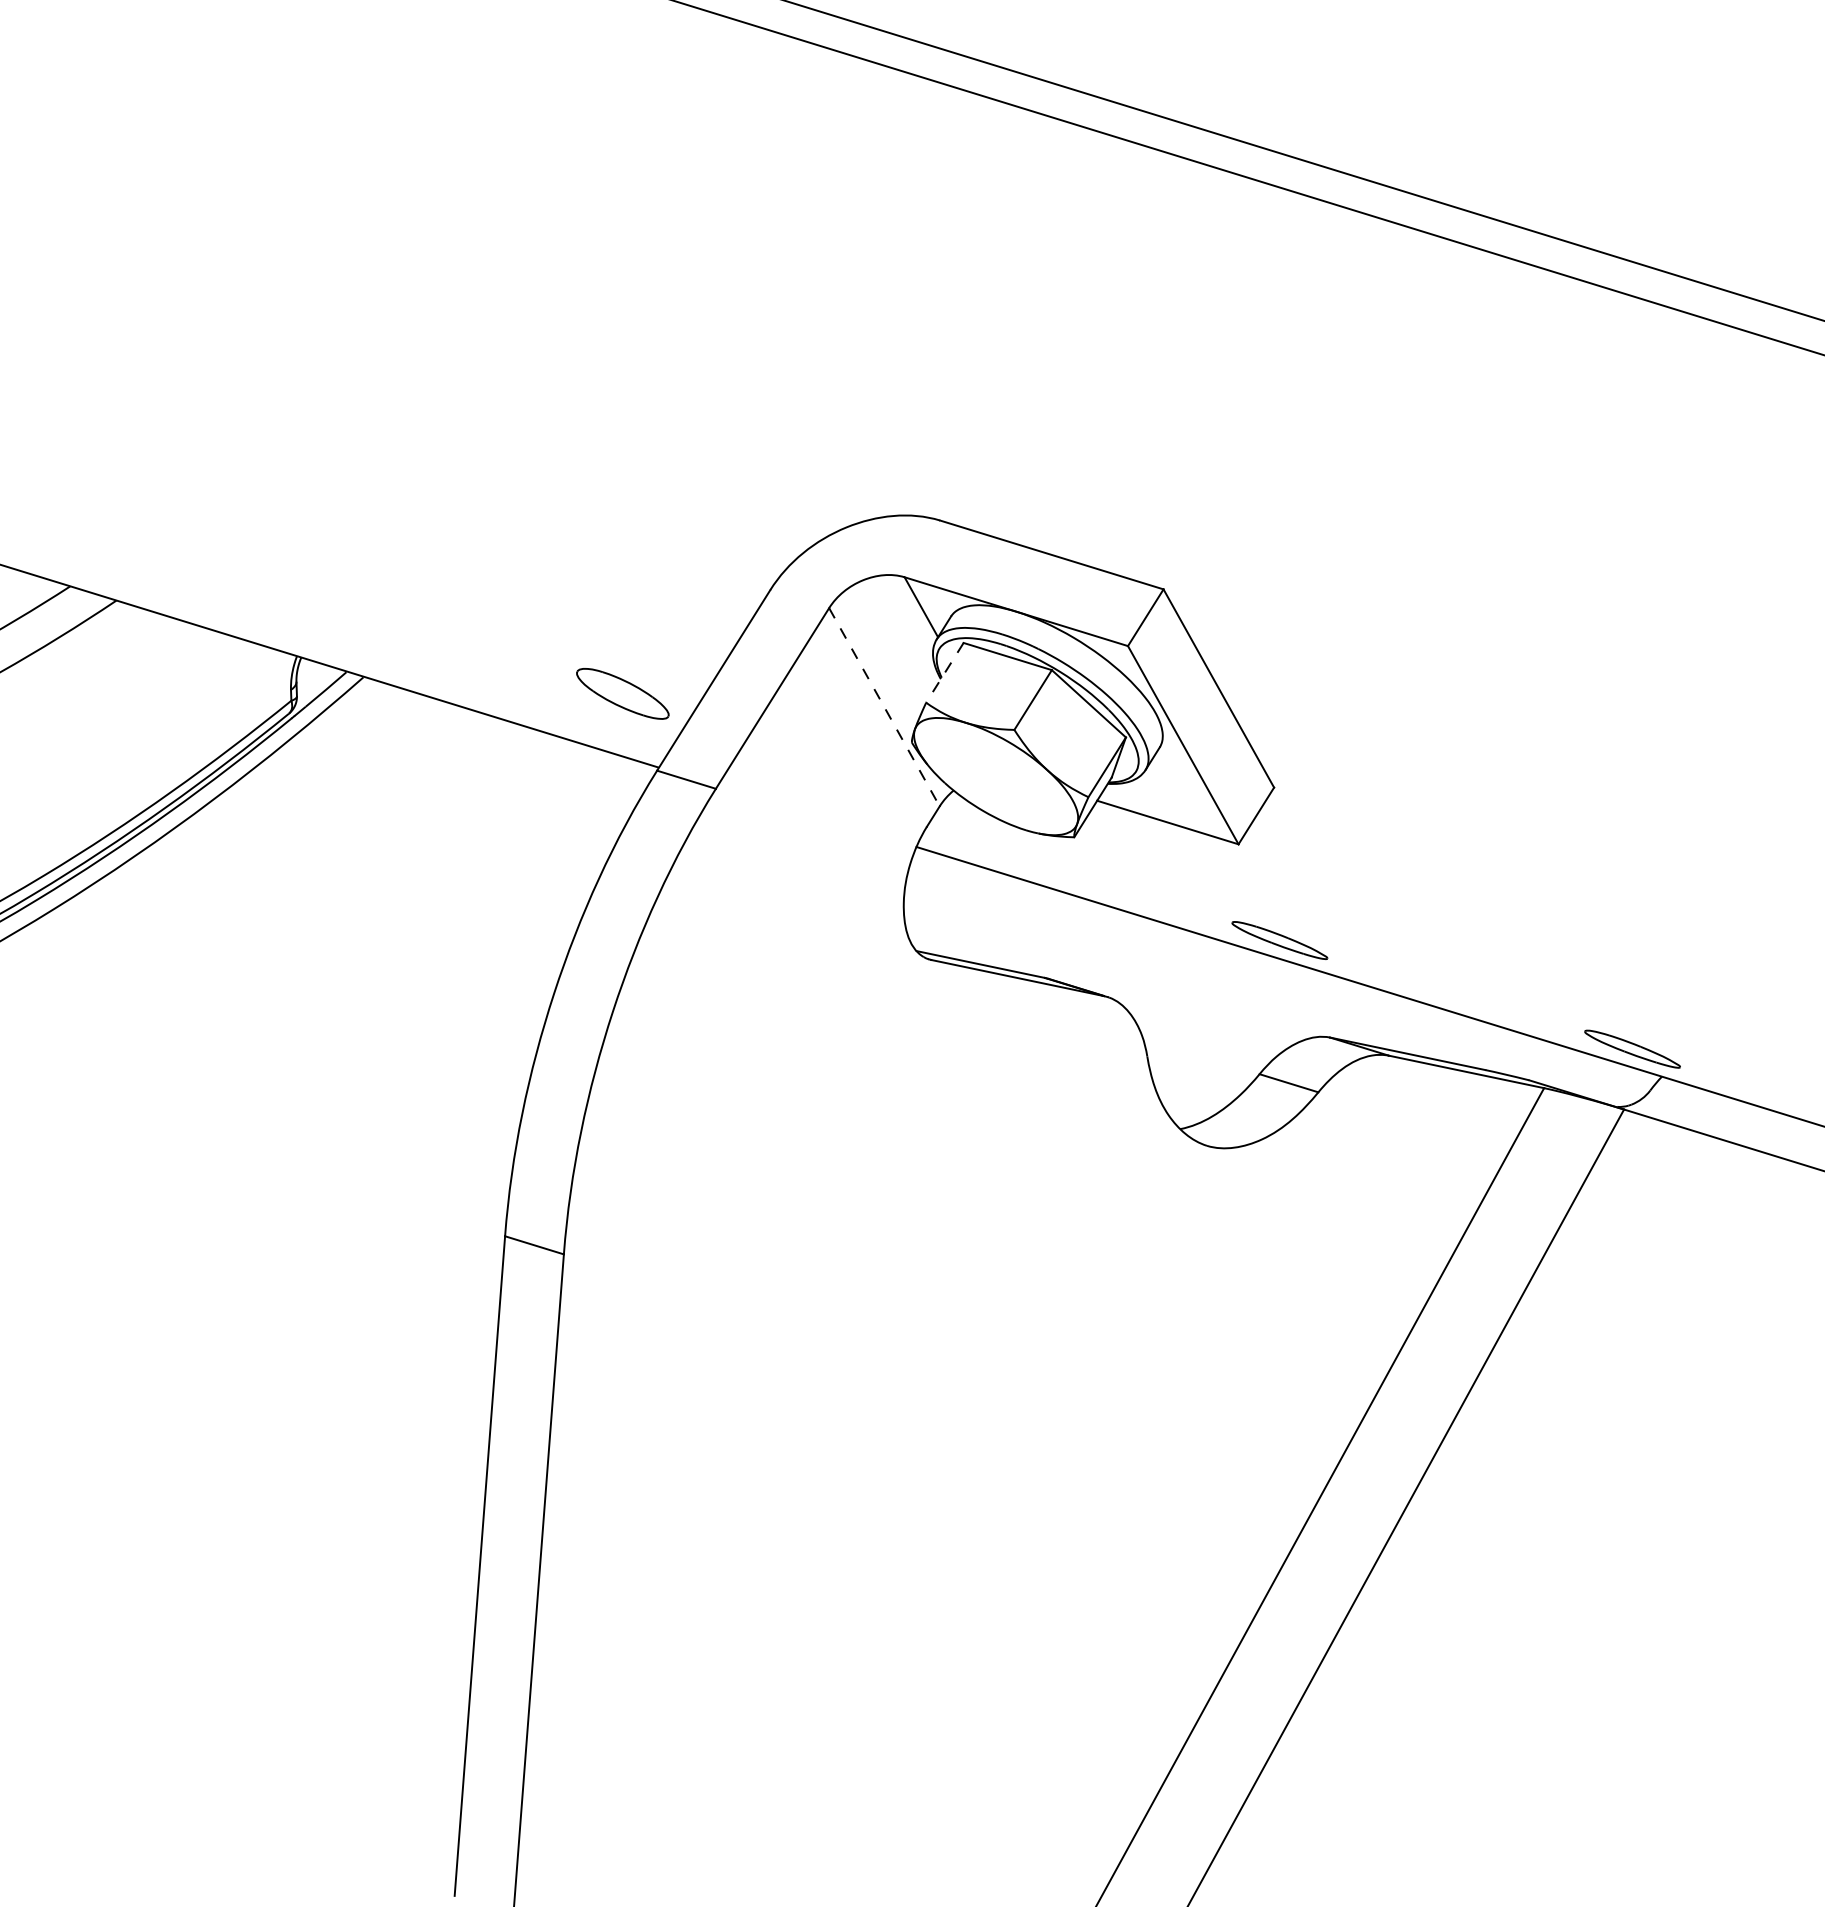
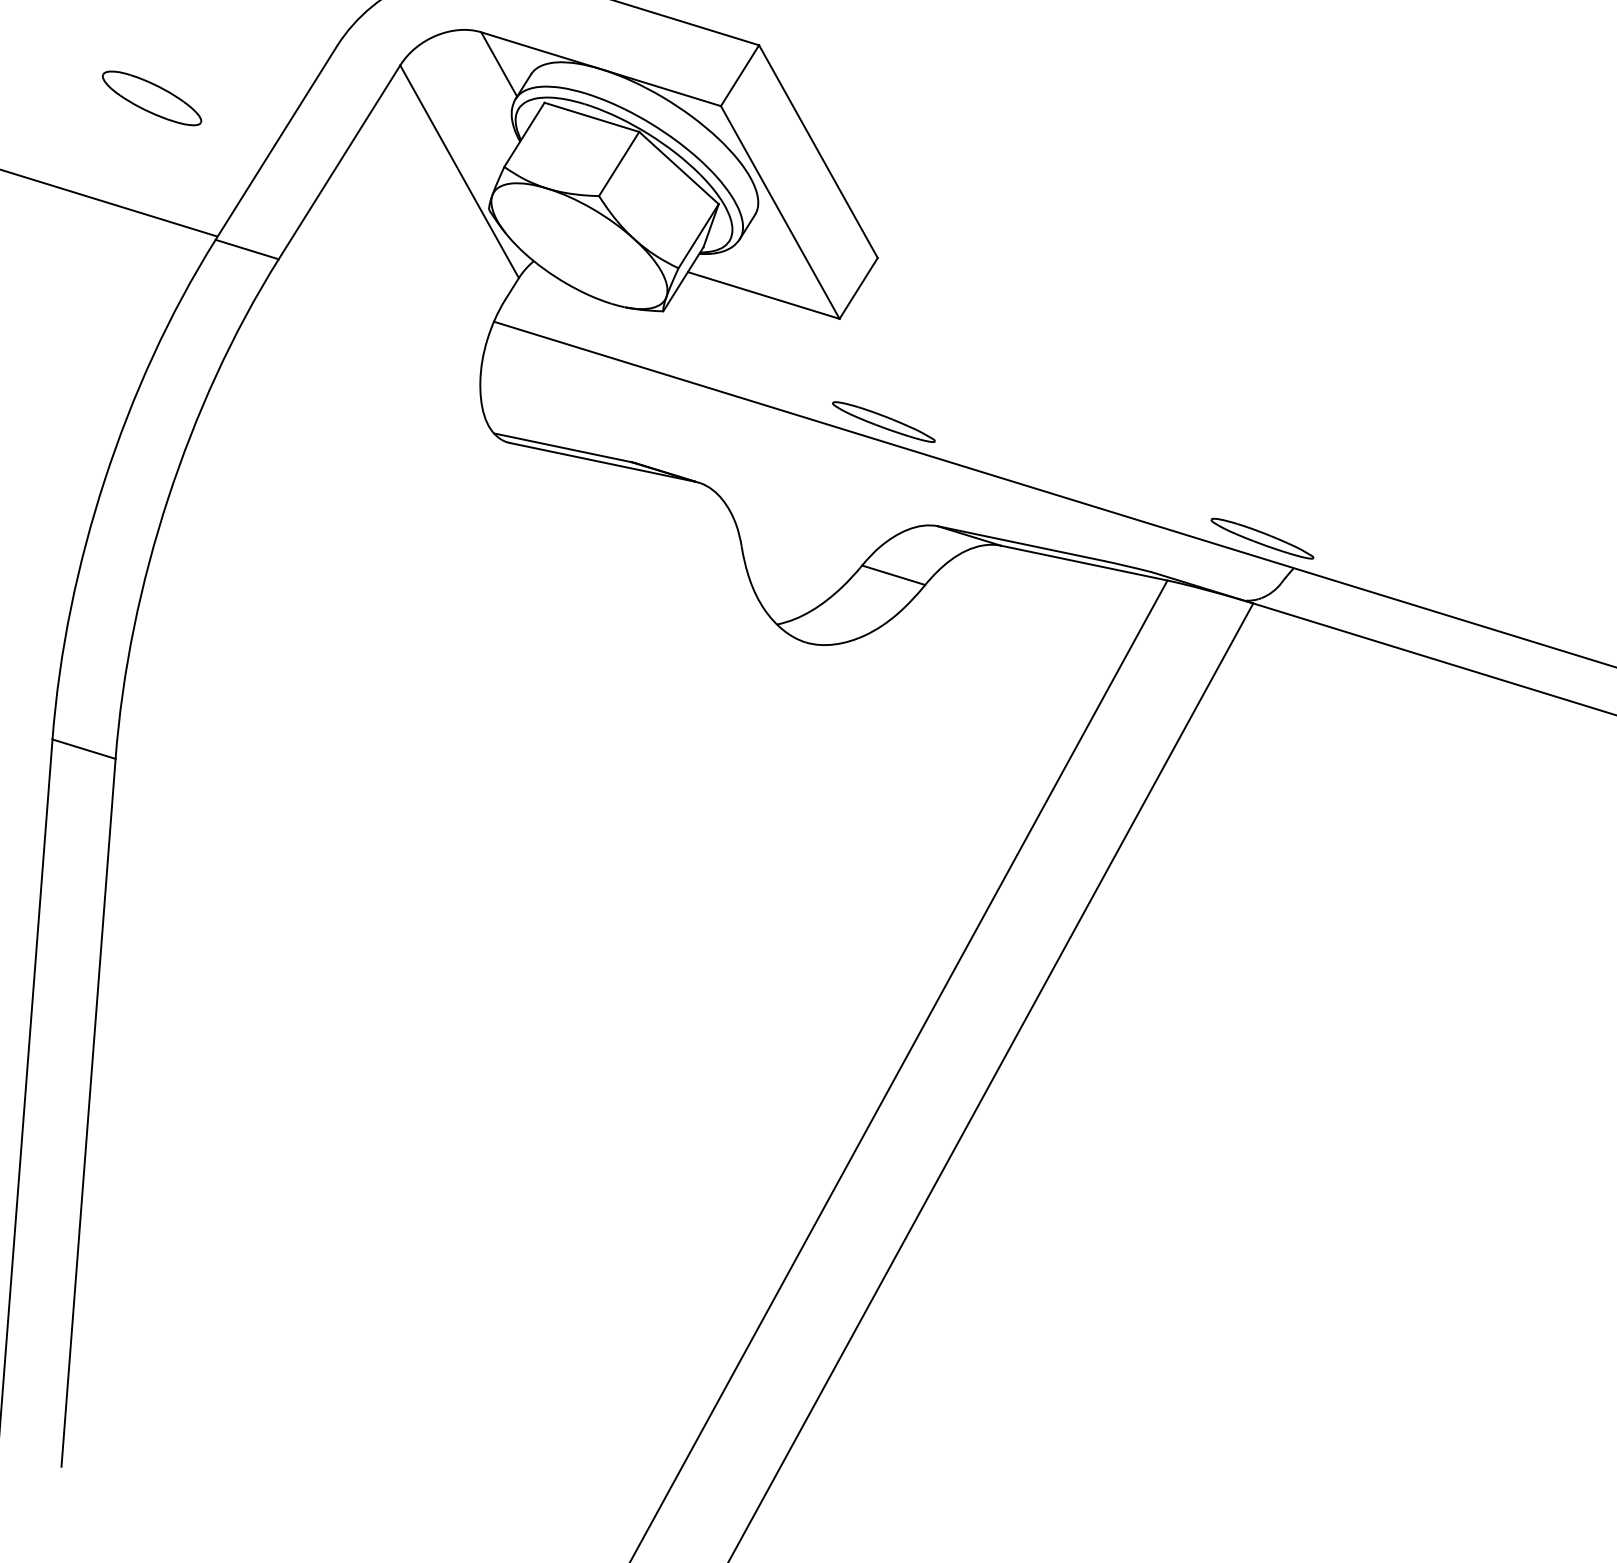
line: (944, 673) -> (524, 135), dashed -> solid
part: (622, 693) -> (151, 97), moved
line: (884, 707) -> (459, 172), dashed -> solid

